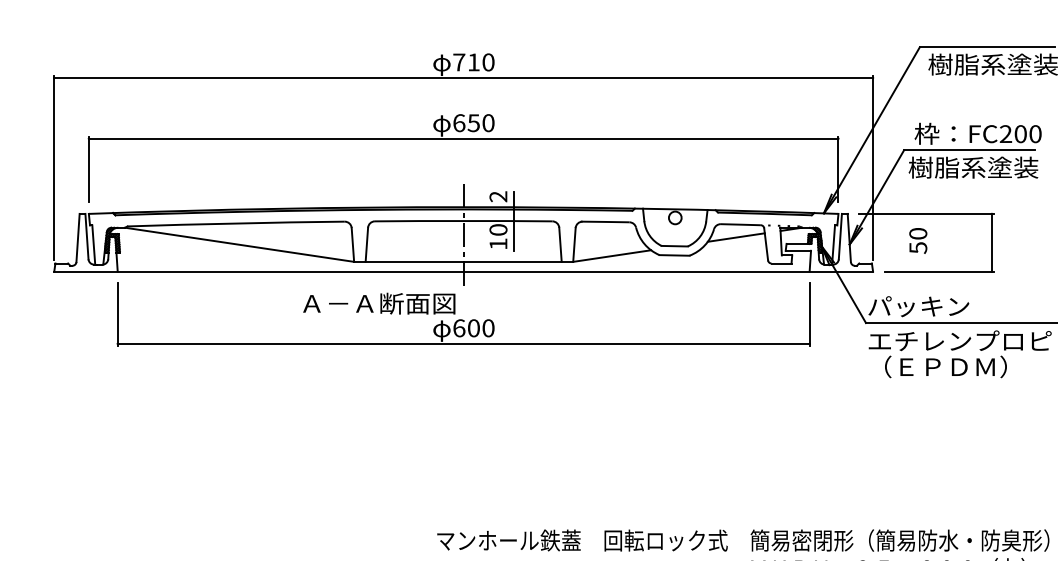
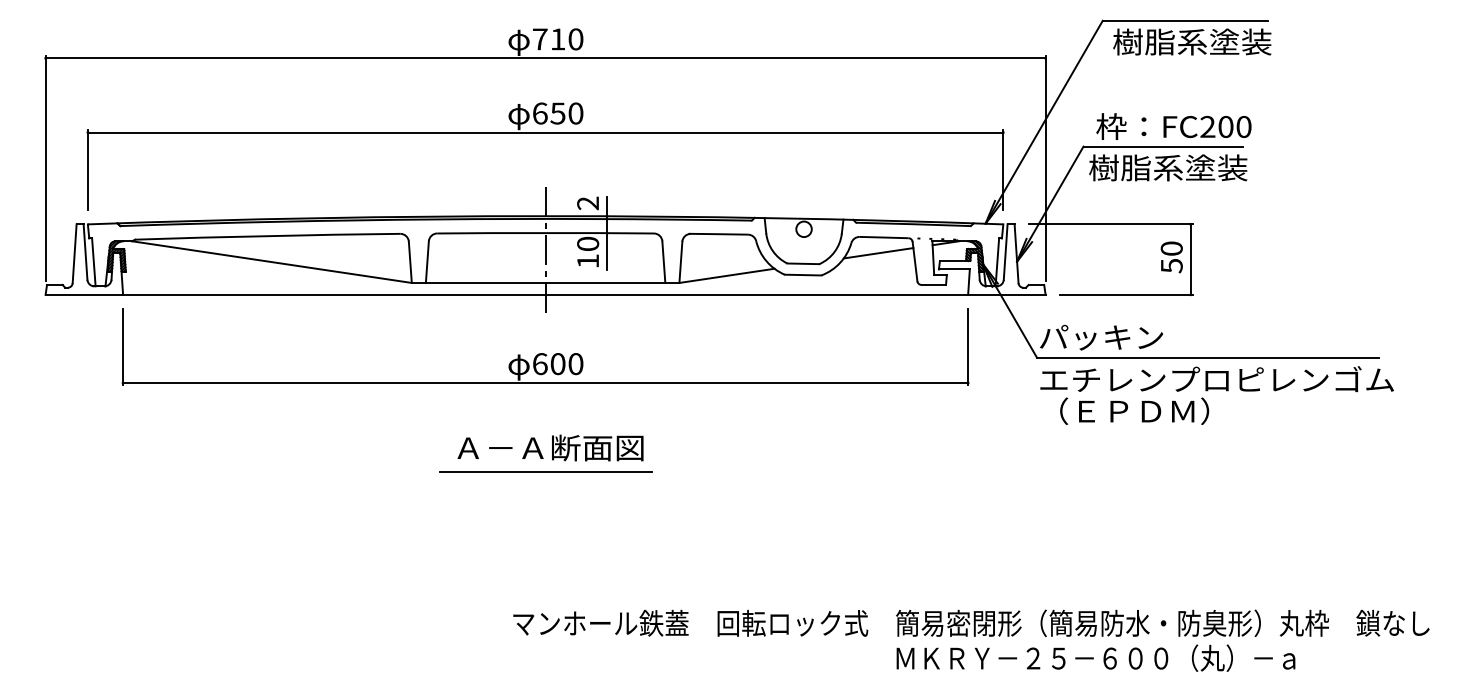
text: (918, 241) -> (1171, 257), moved
text: (379, 303) -> (550, 447), moved
line: (463, 416) -> (545, 471), added

